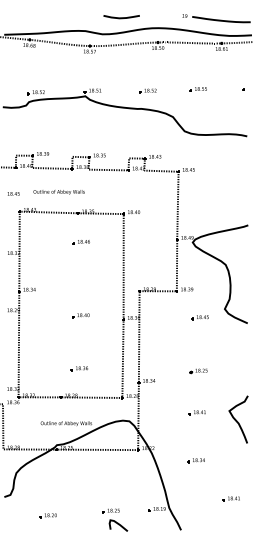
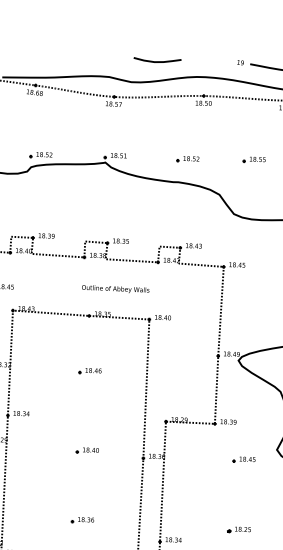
text: (58, 192) -> (114, 289), moved
part: (80, 242) -> (89, 371), moved

